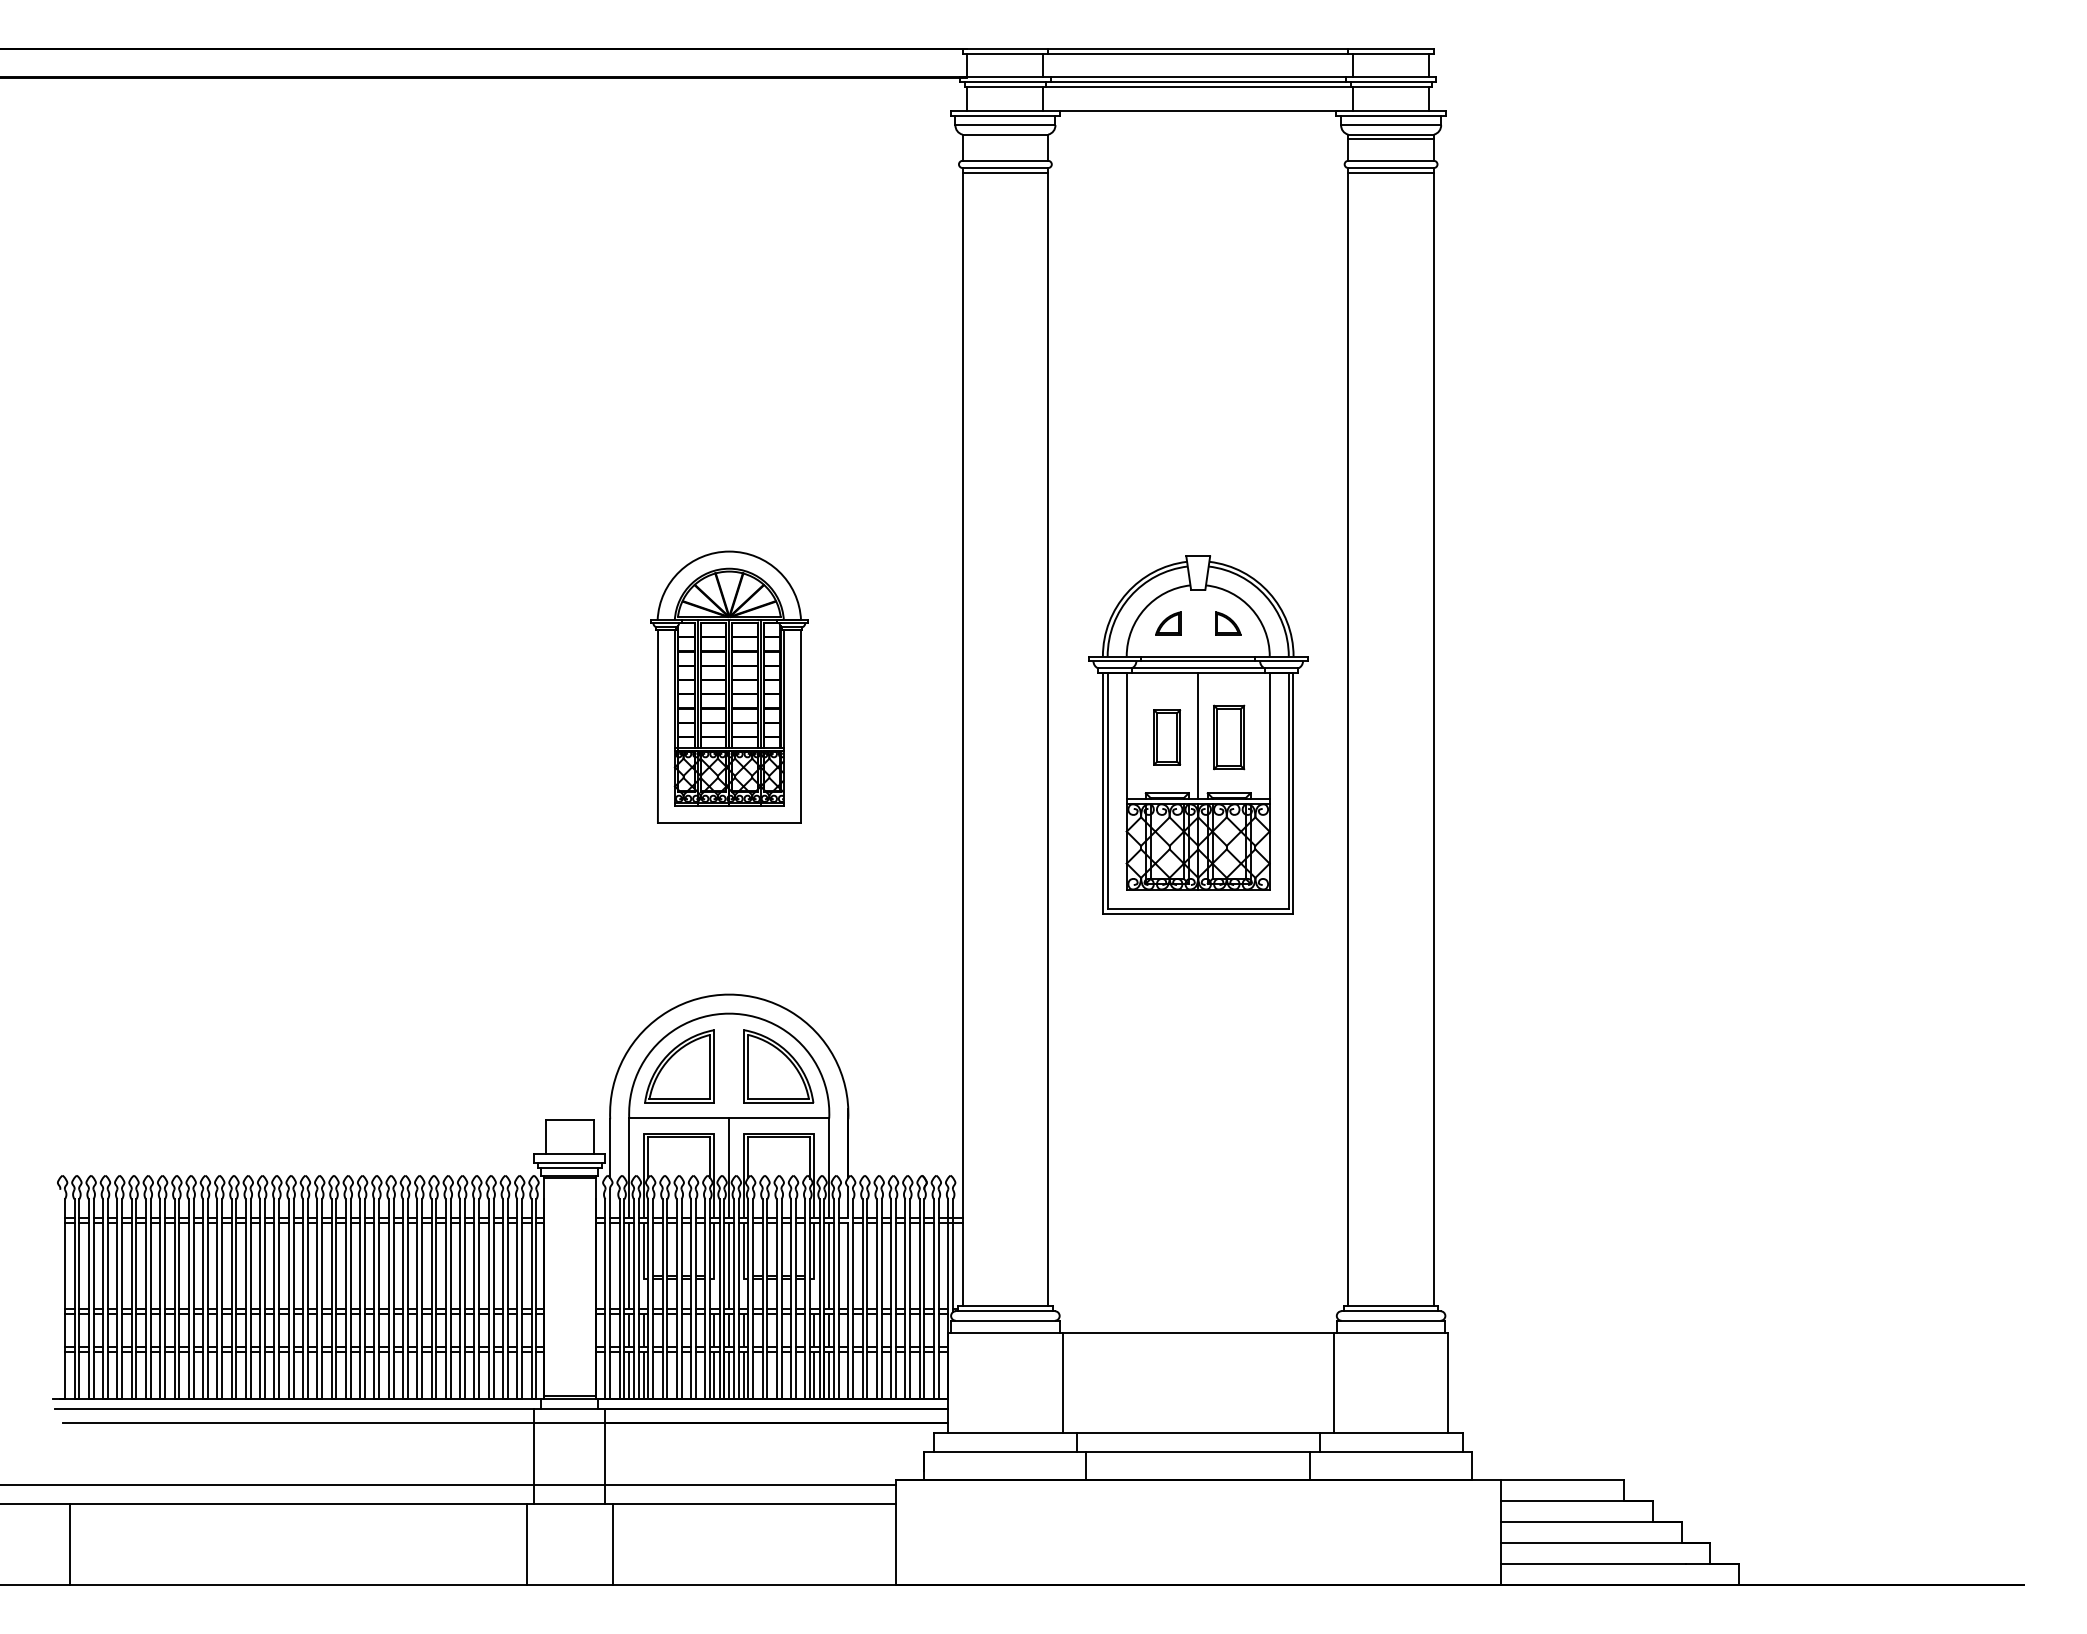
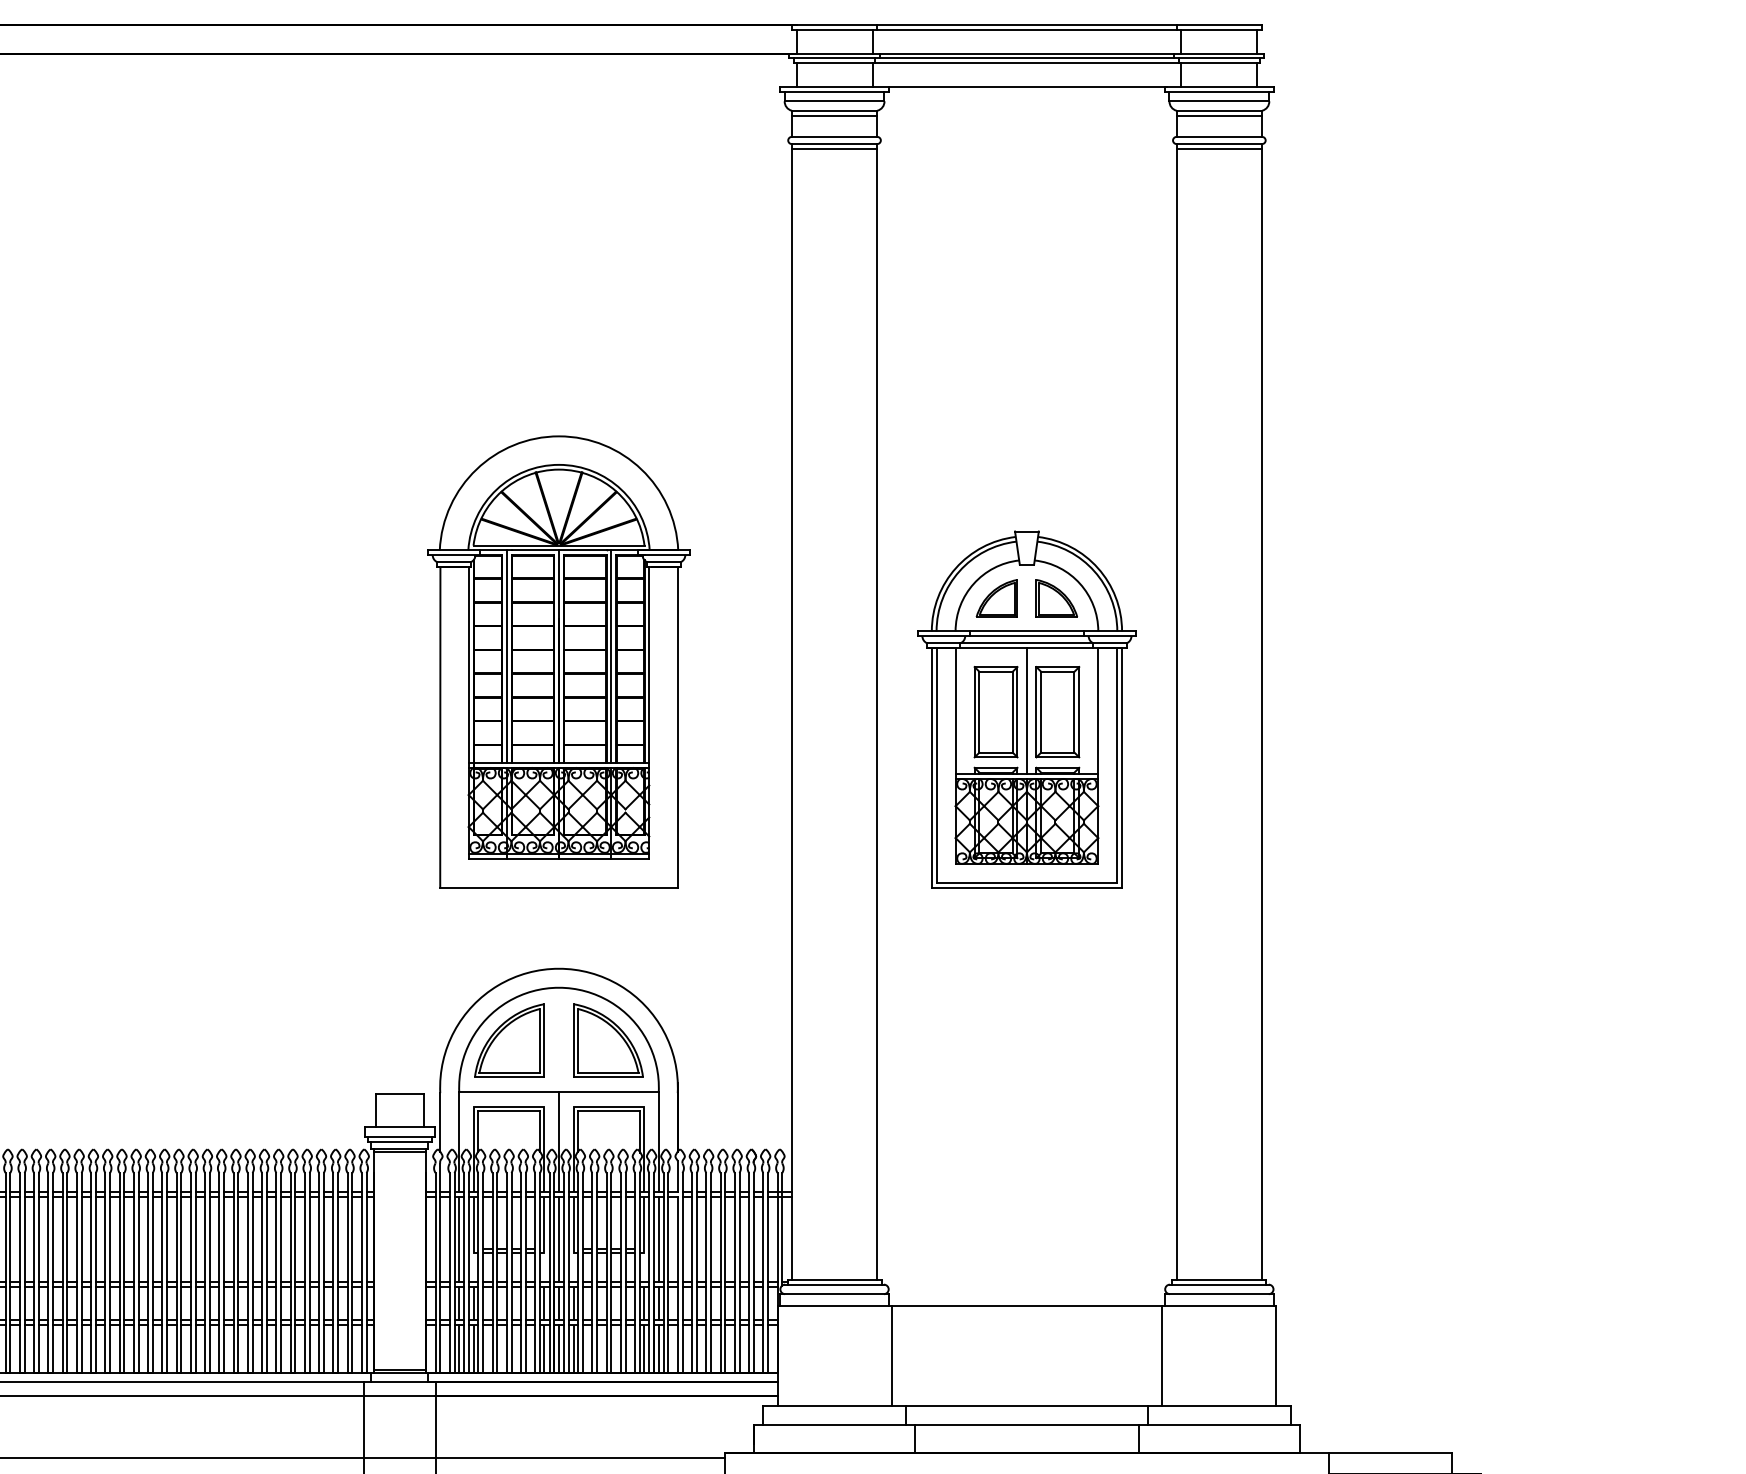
line: (1005, 139) -> (834, 115), added
part: (1168, 623) -> (997, 598), size x1.67
part: (1228, 623) -> (1057, 598), size x1.67
part: (729, 687) -> (559, 662), size x1.67
part: (1166, 737) -> (995, 712), size x1.67
part: (1228, 737) -> (1057, 712), size x1.43

